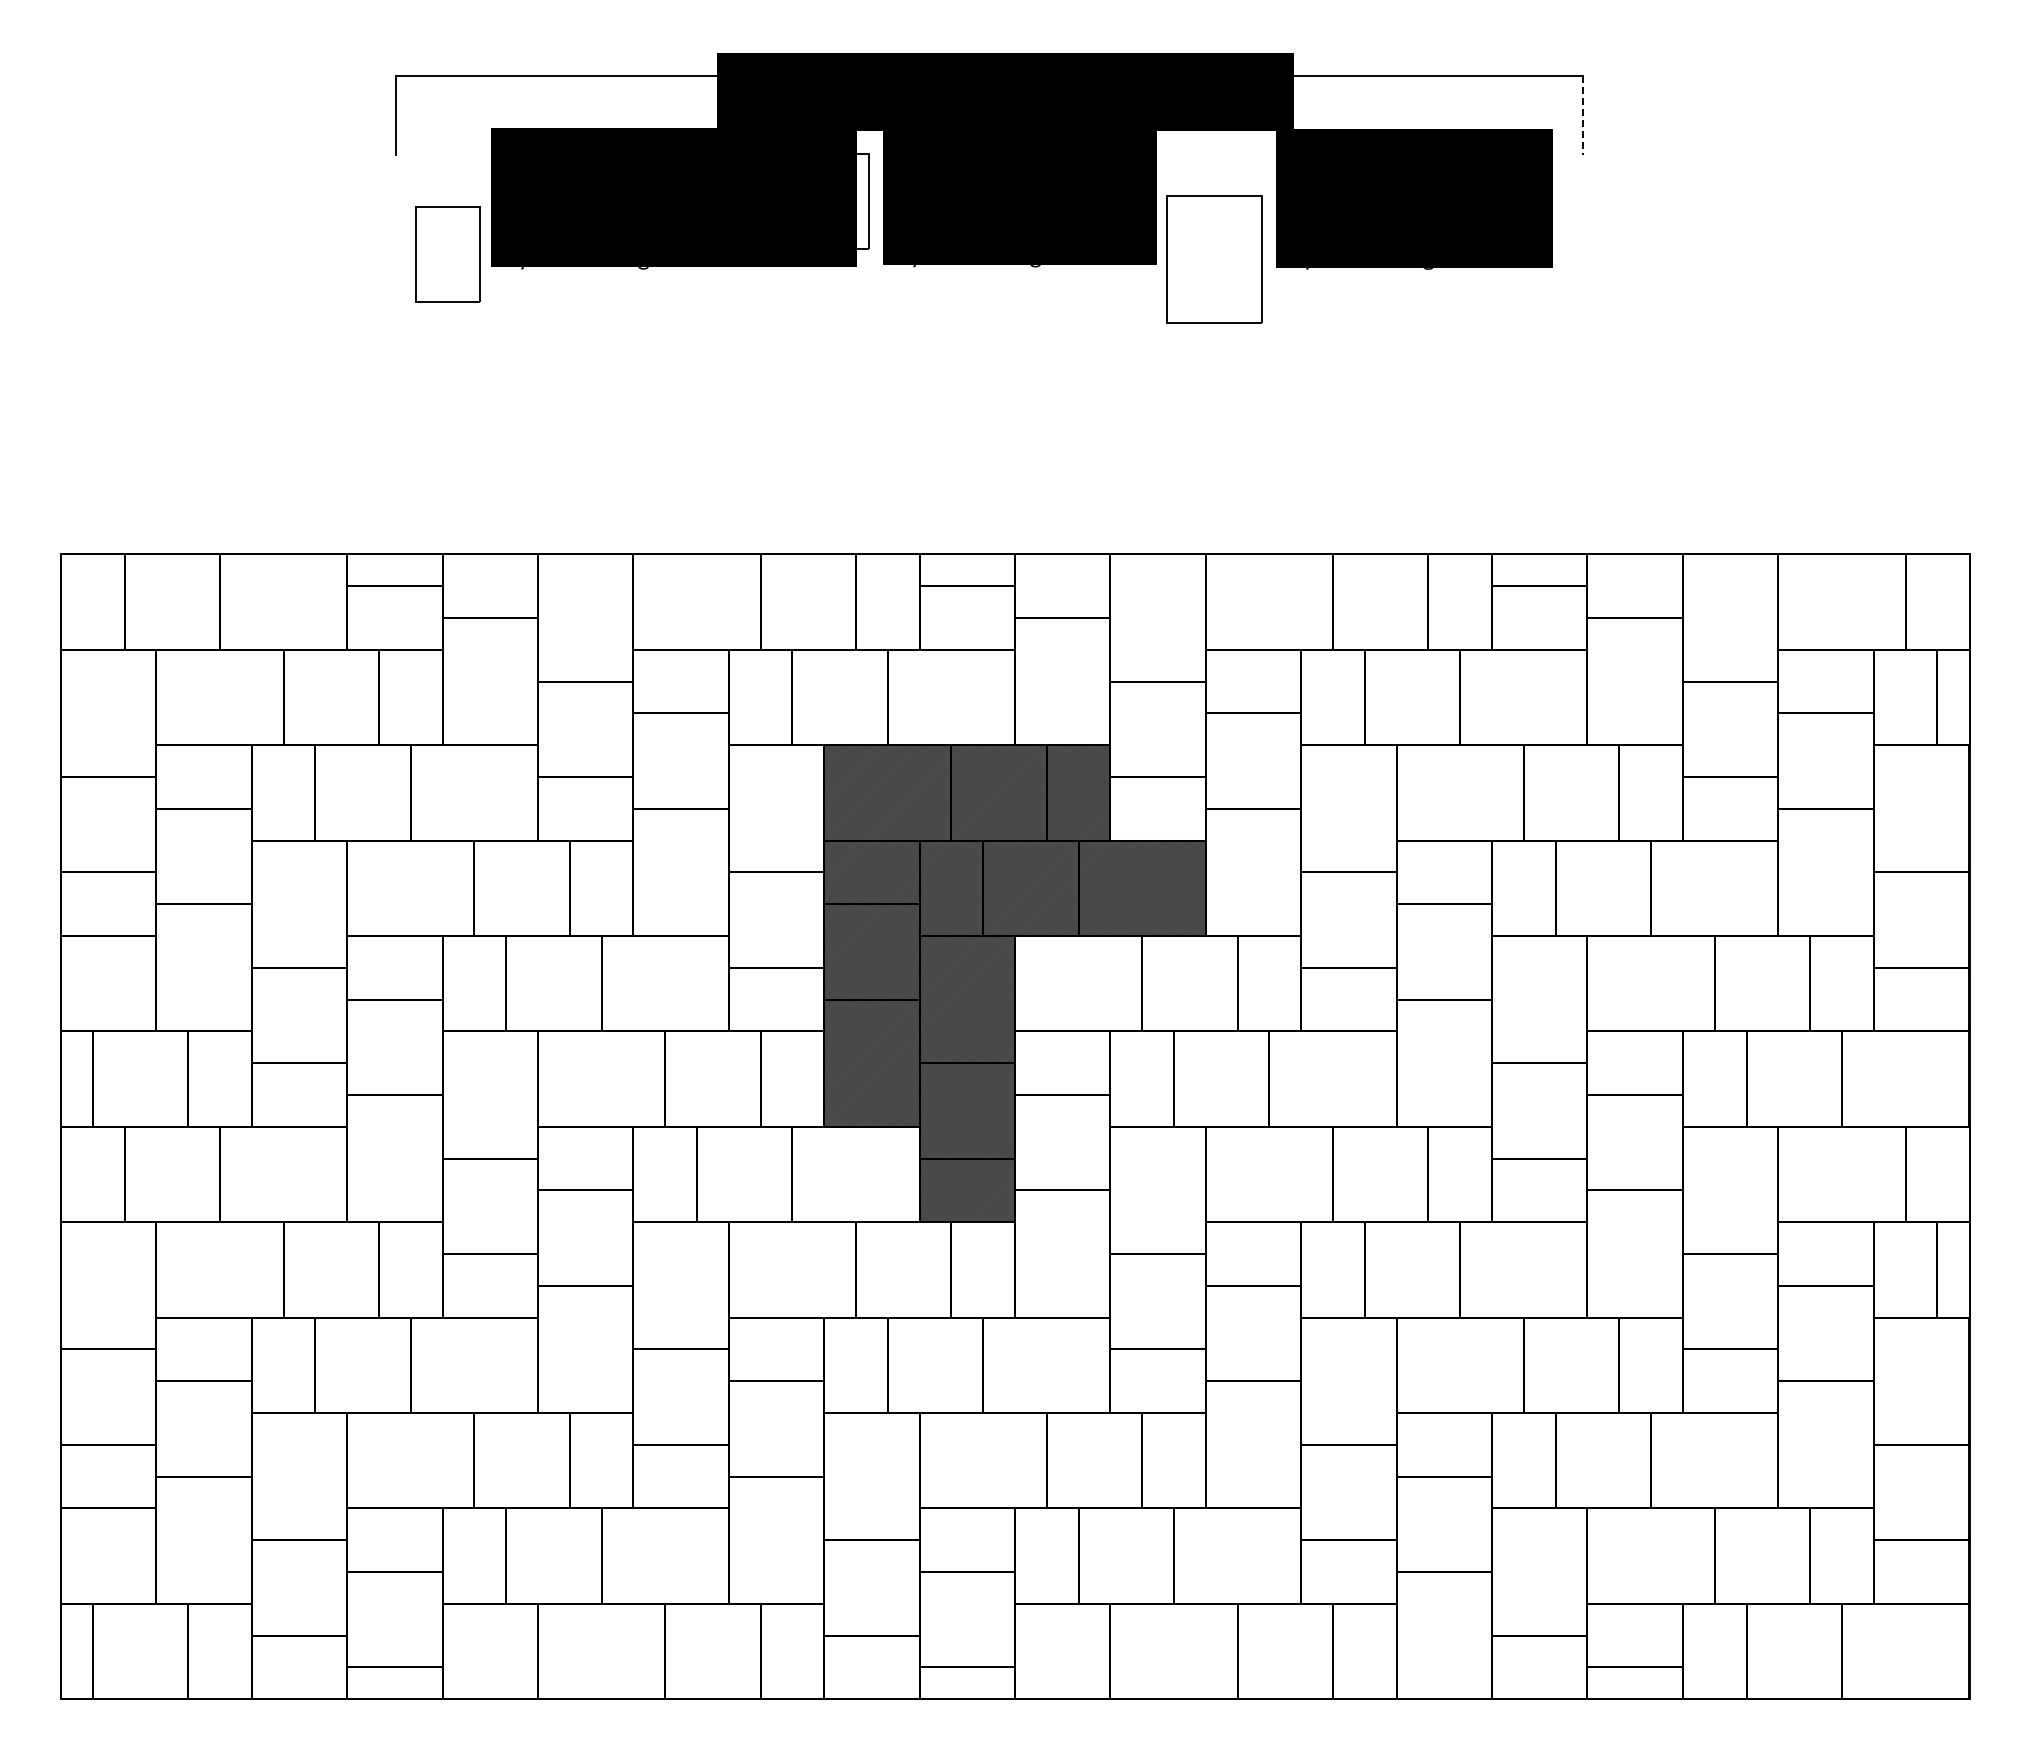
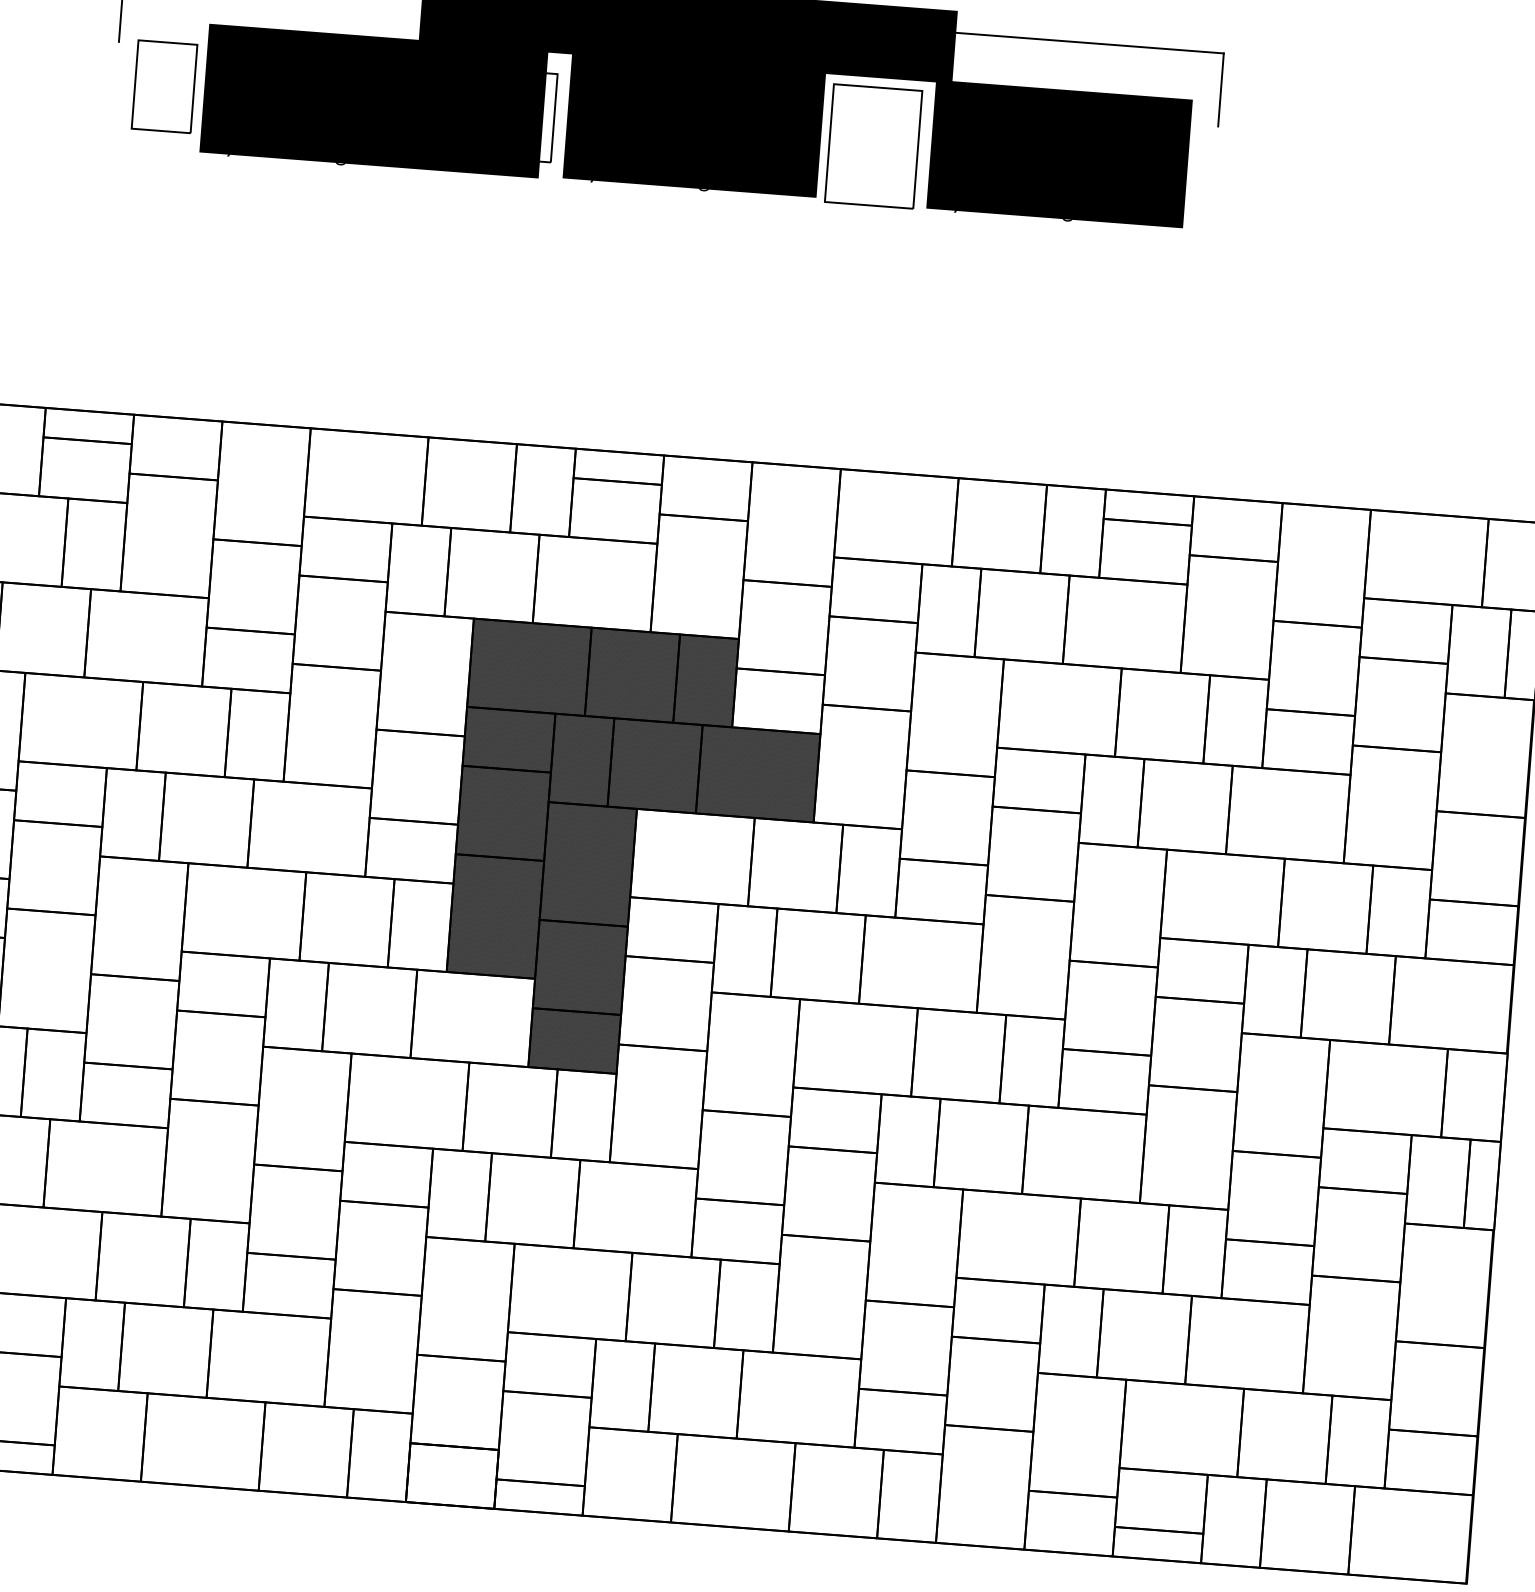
line: (1582, 116) -> (1220, 90), dashed -> solid
part: (447, 254) -> (163, 86), moved
part: (1214, 259) -> (873, 146), moved

